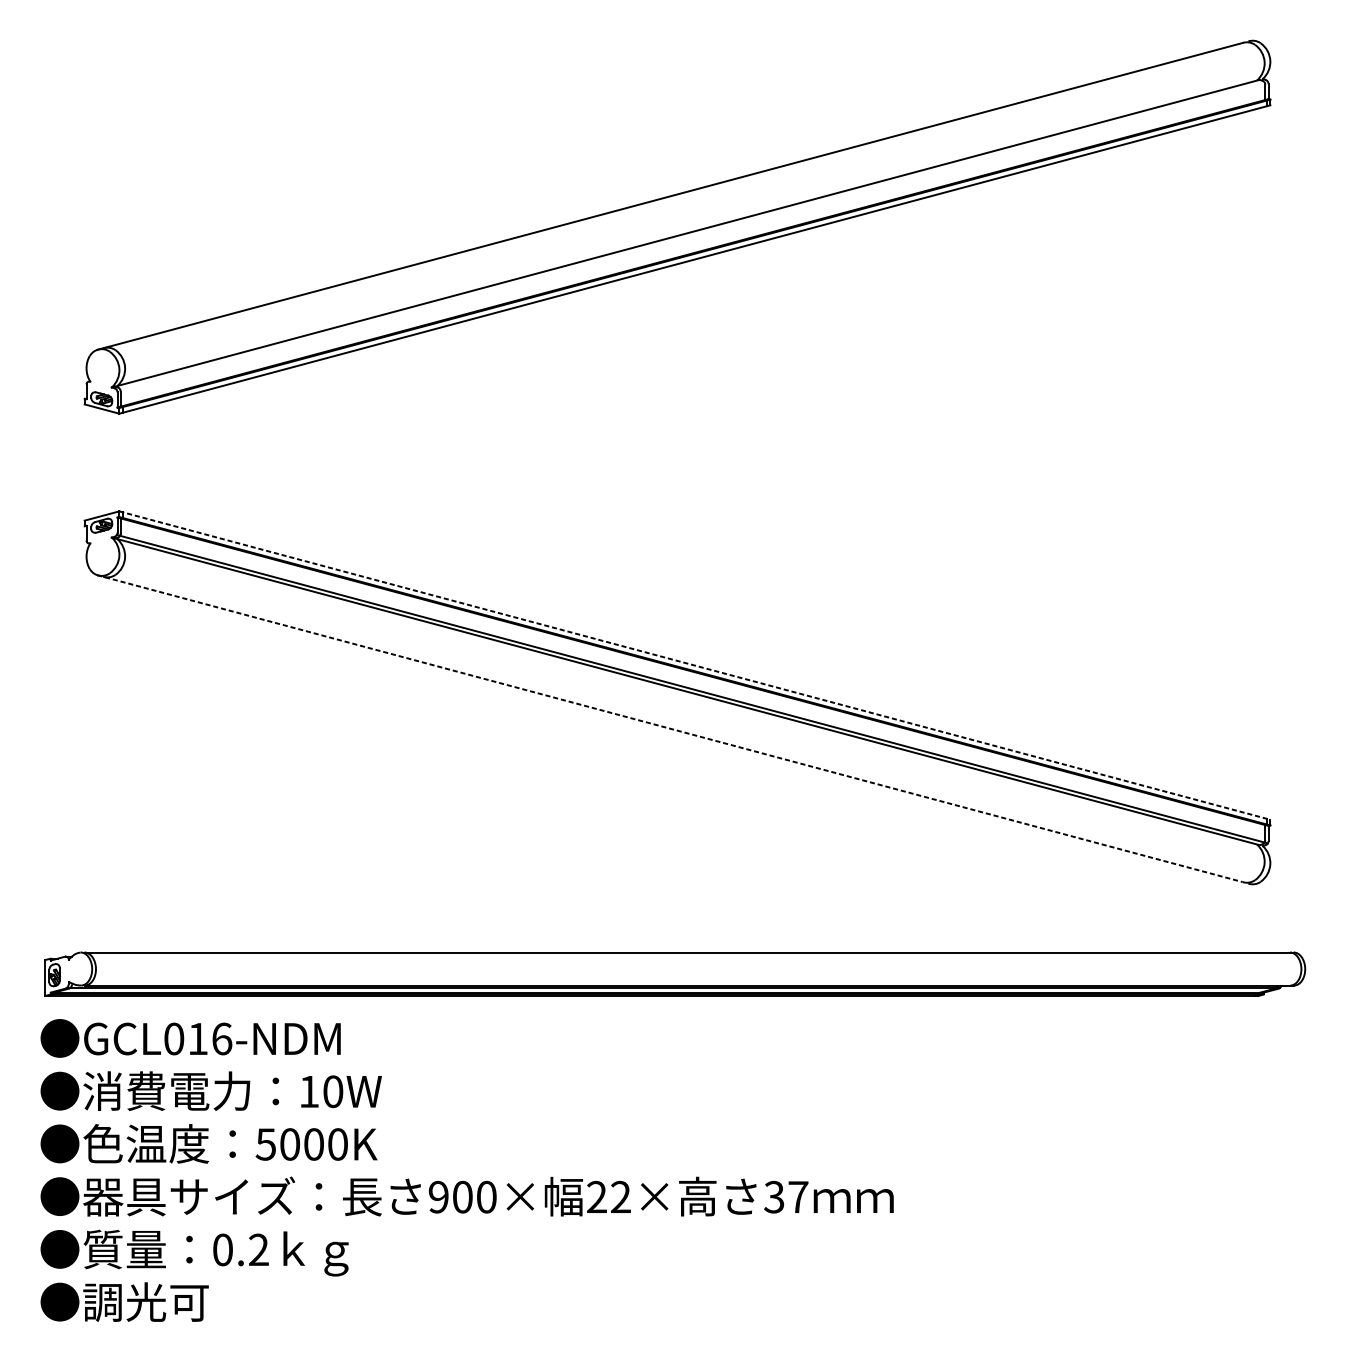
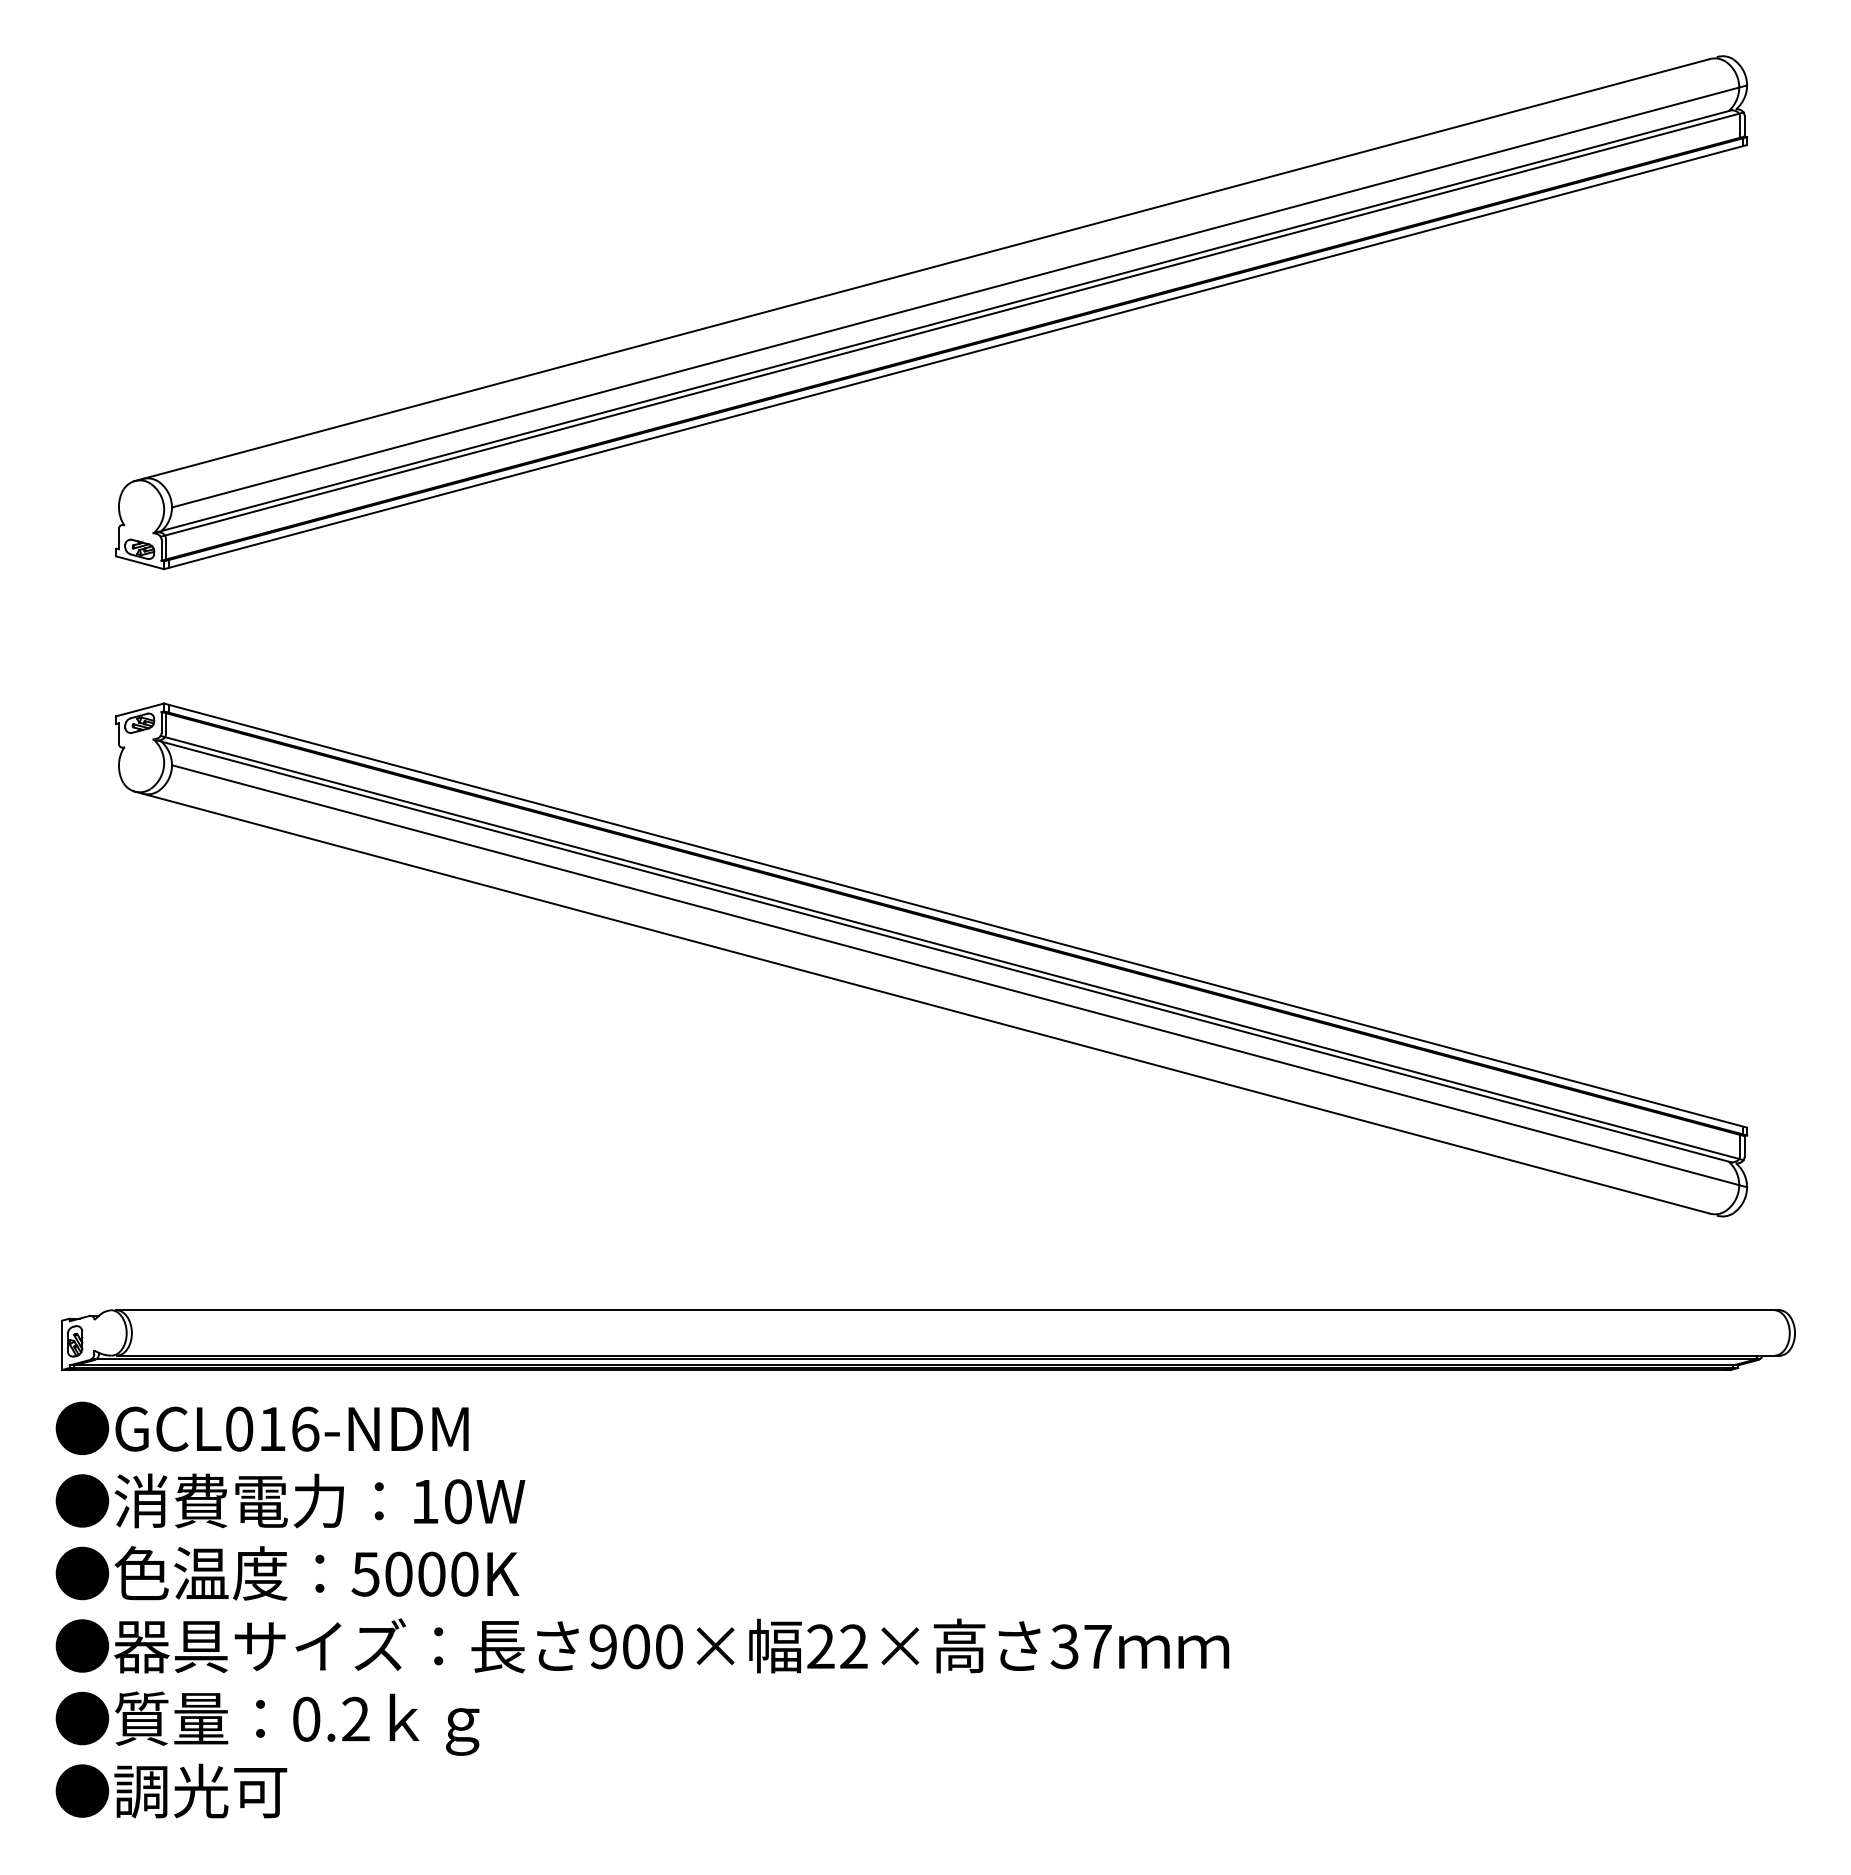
line: (697, 215) -> (959, 296), added
line: (691, 235) -> (951, 324), added
line: (695, 665) -> (956, 915), dashed -> solid
line: (697, 709) -> (959, 976), added
line: (670, 728) -> (921, 1002), dashed -> solid

